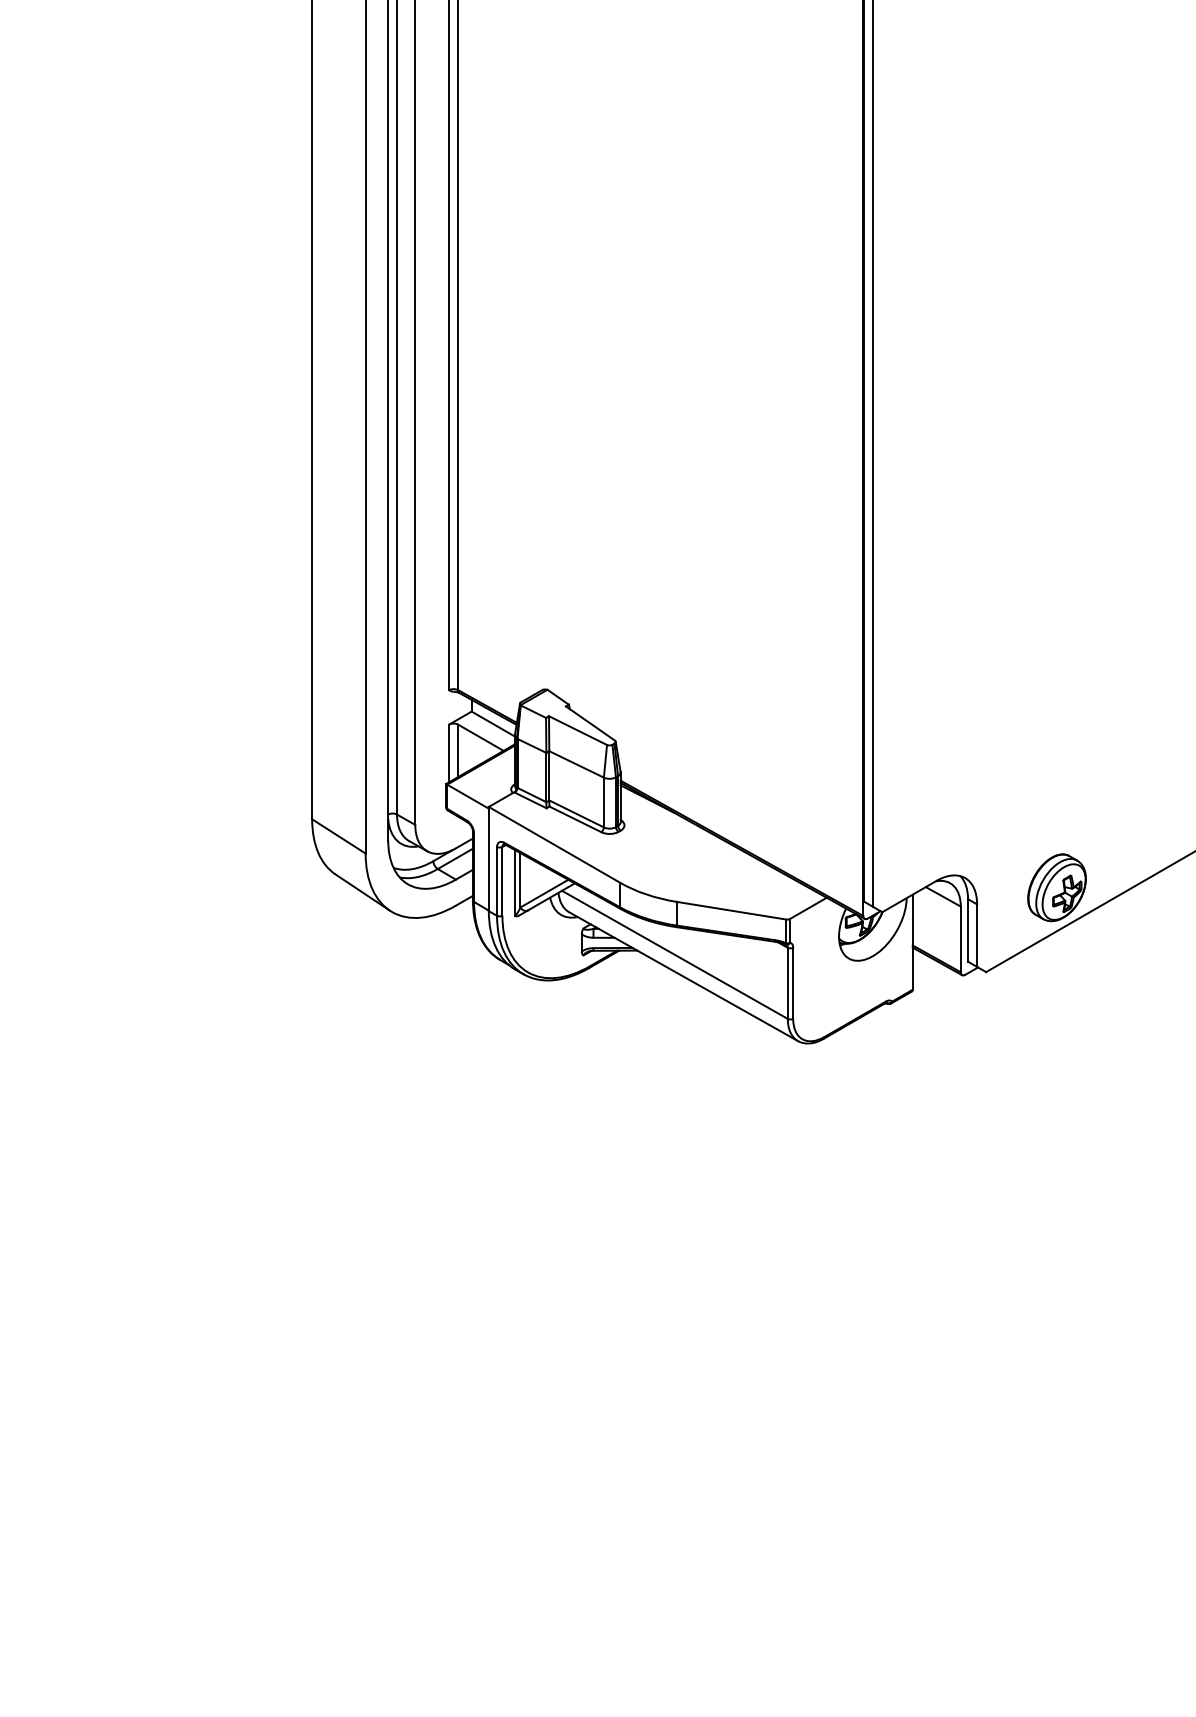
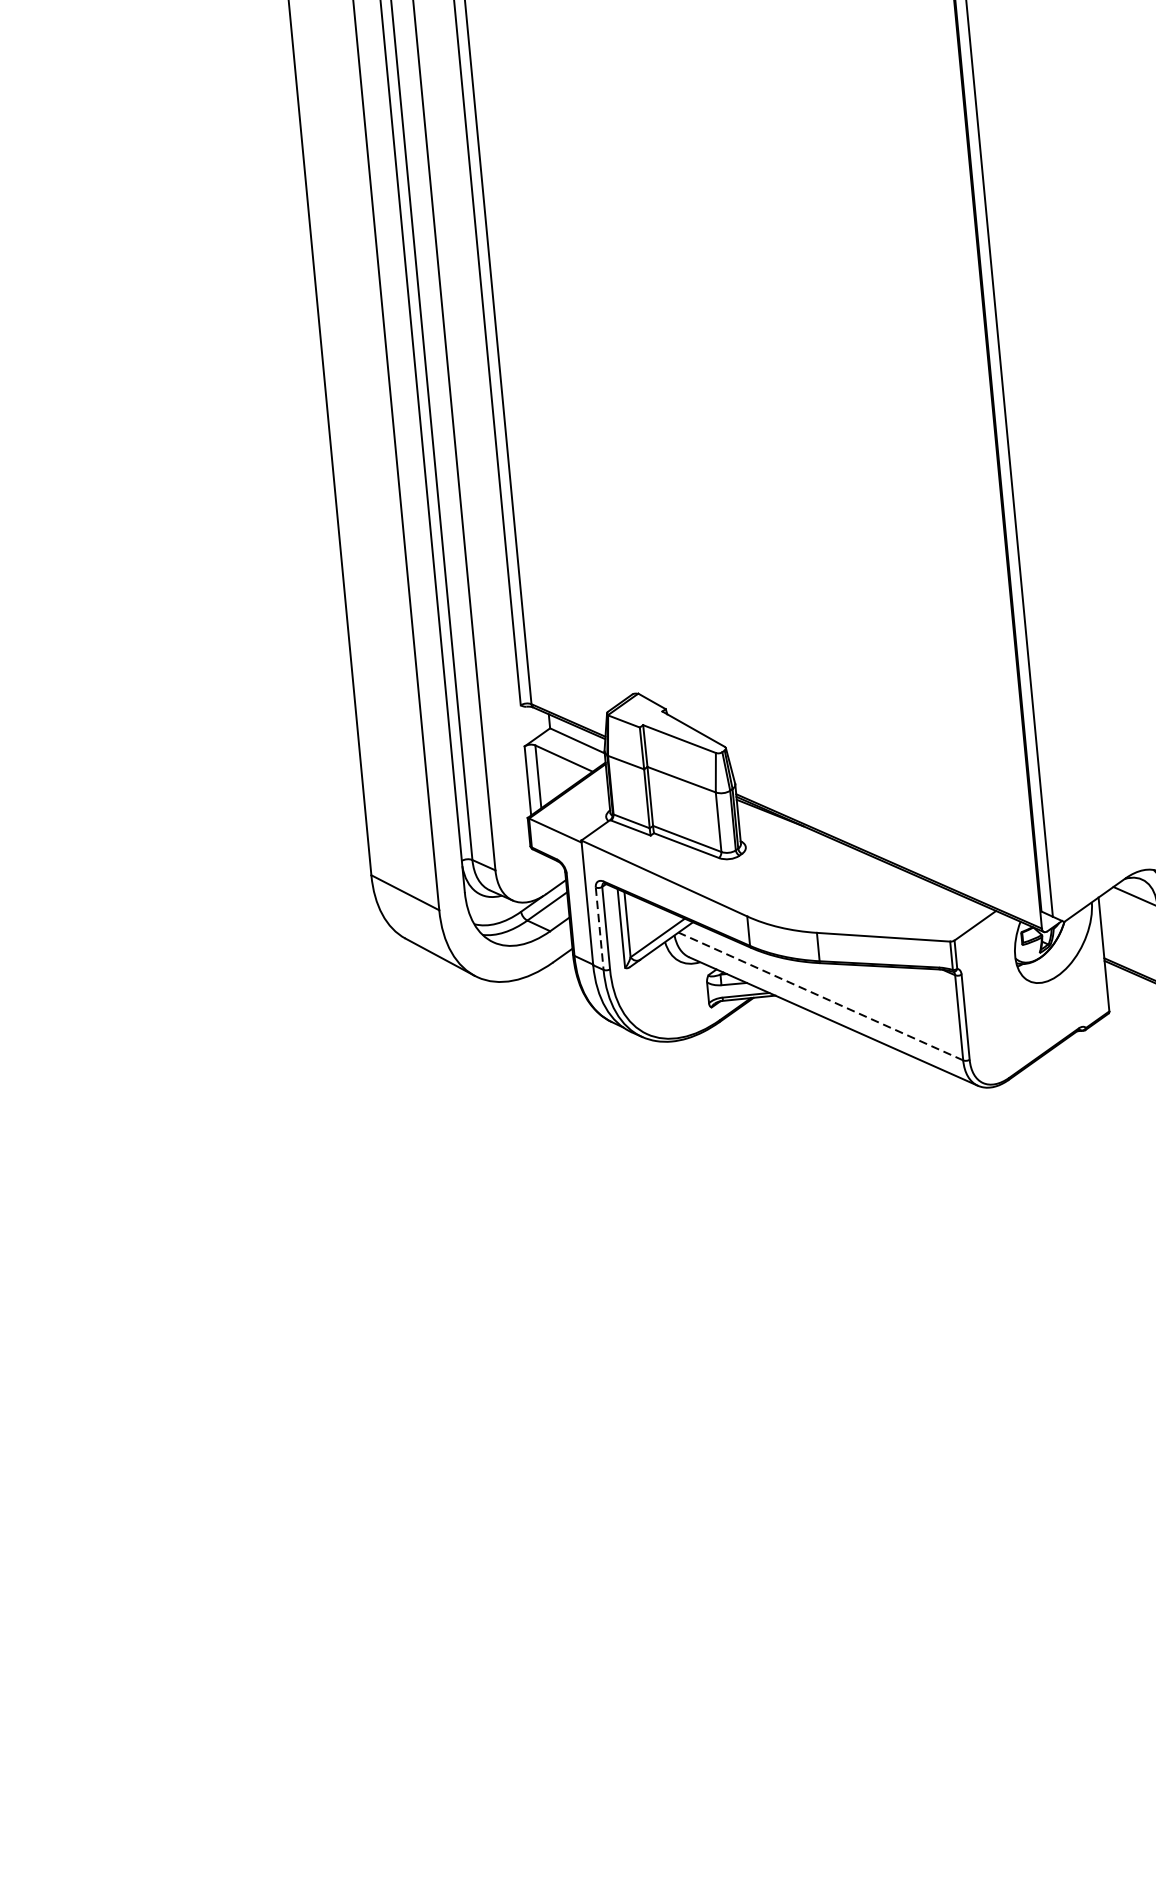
line: (497, 881) -> (600, 928), solid -> dashed
line: (674, 954) -> (820, 996), solid -> dashed

